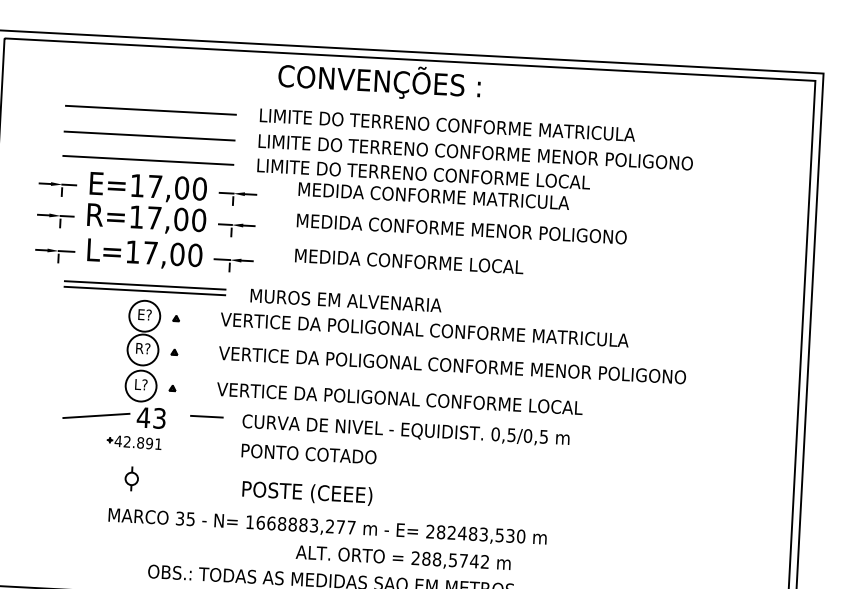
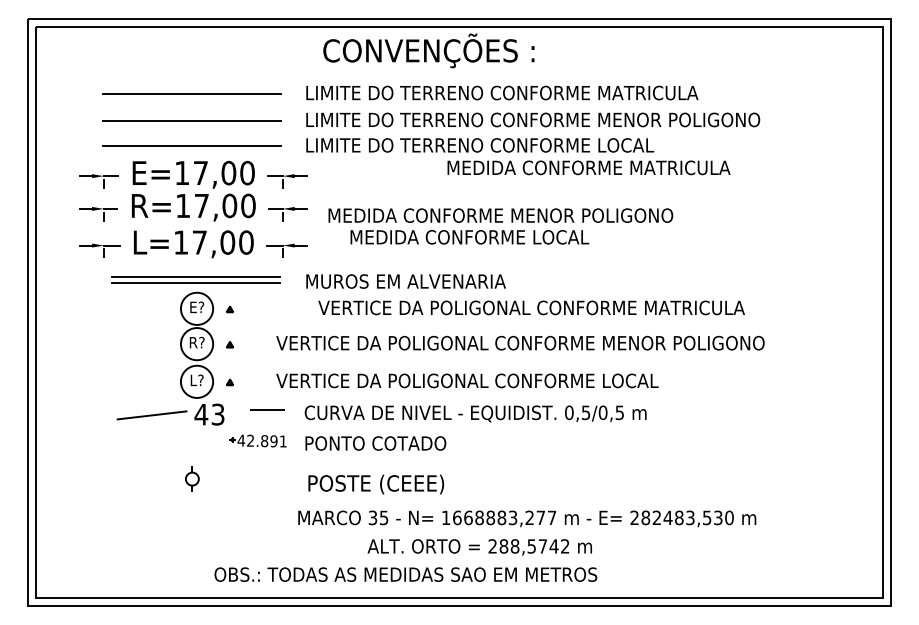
text: (433, 195) -> (588, 167), moved
text: (461, 228) -> (500, 215), moved
text: (424, 329) -> (531, 307), moved
part: (133, 441) -> (257, 440), moved
text: (327, 526) -> (527, 518), moved

